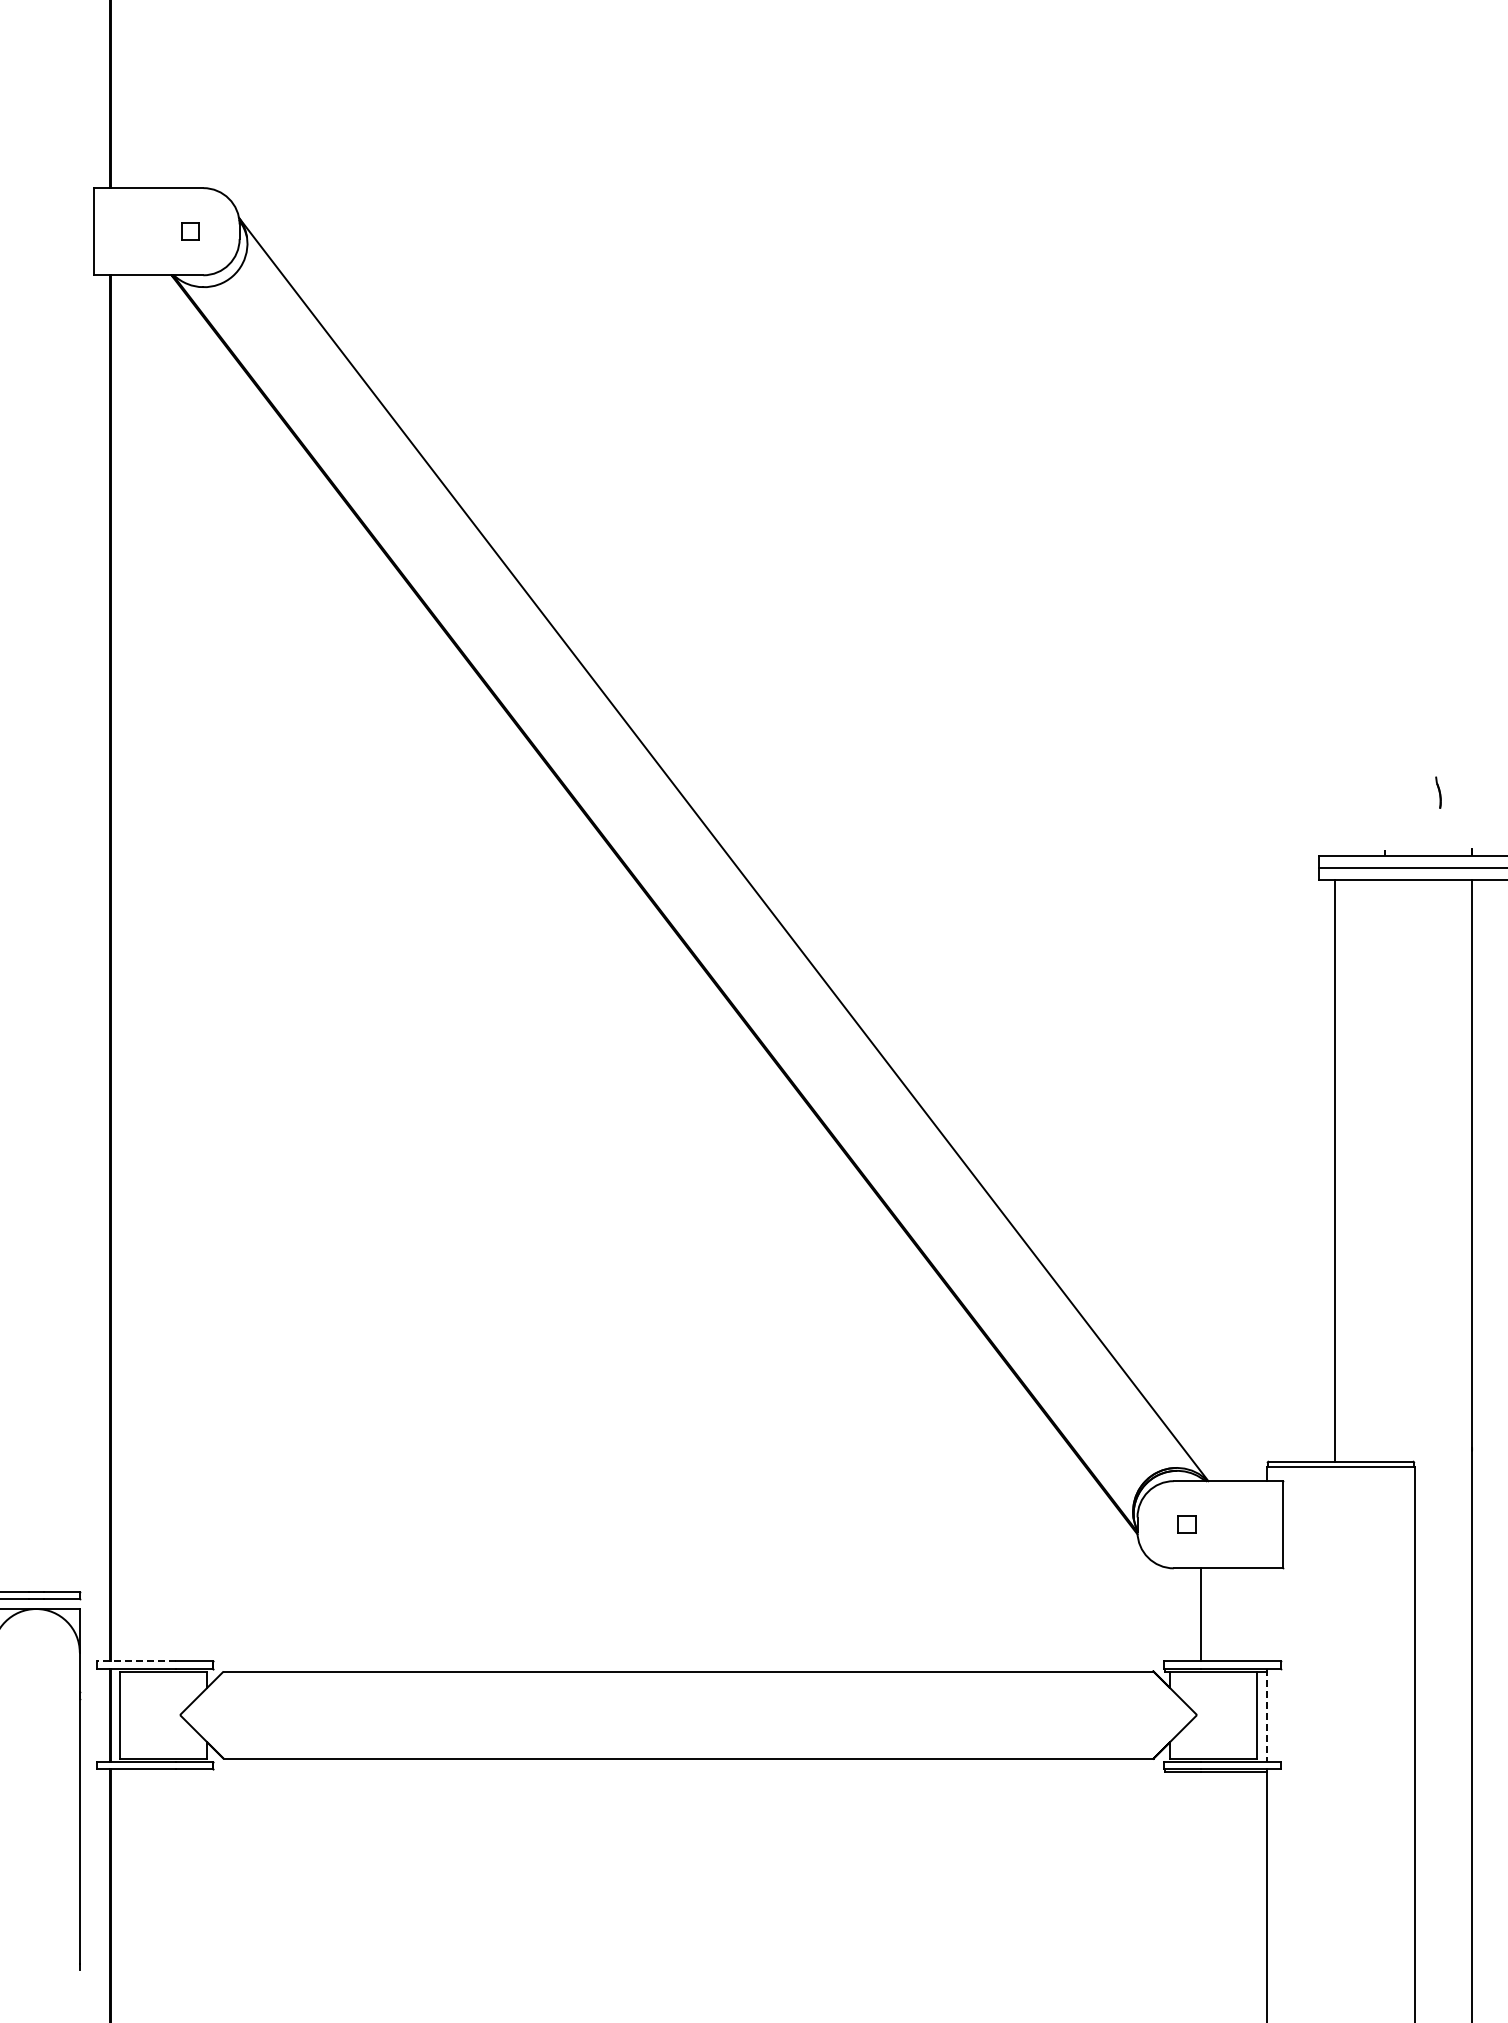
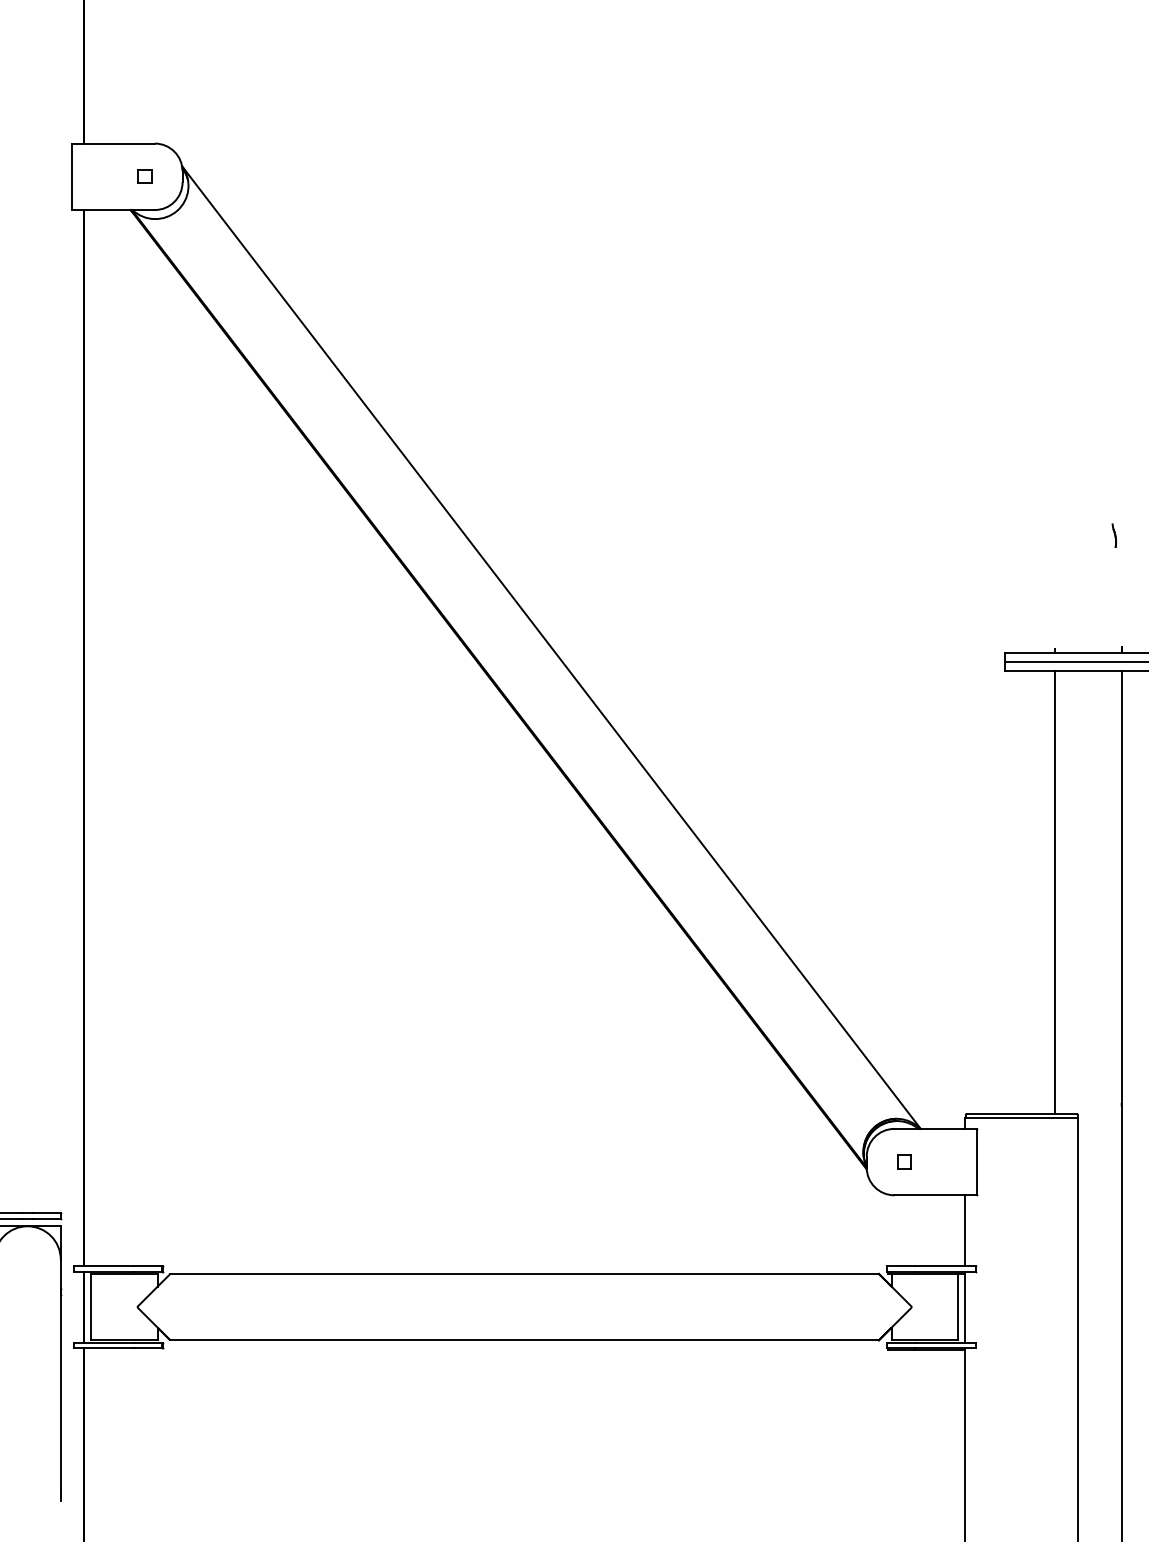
part: (1438, 792) -> (1114, 535), moved
line: (1334, 1170) -> (1054, 892), moved
line: (1200, 1614) -> (965, 1230), moved
line: (136, 1661) -> (103, 1266), dashed -> solid
line: (1266, 1715) -> (965, 1307), dashed -> solid

